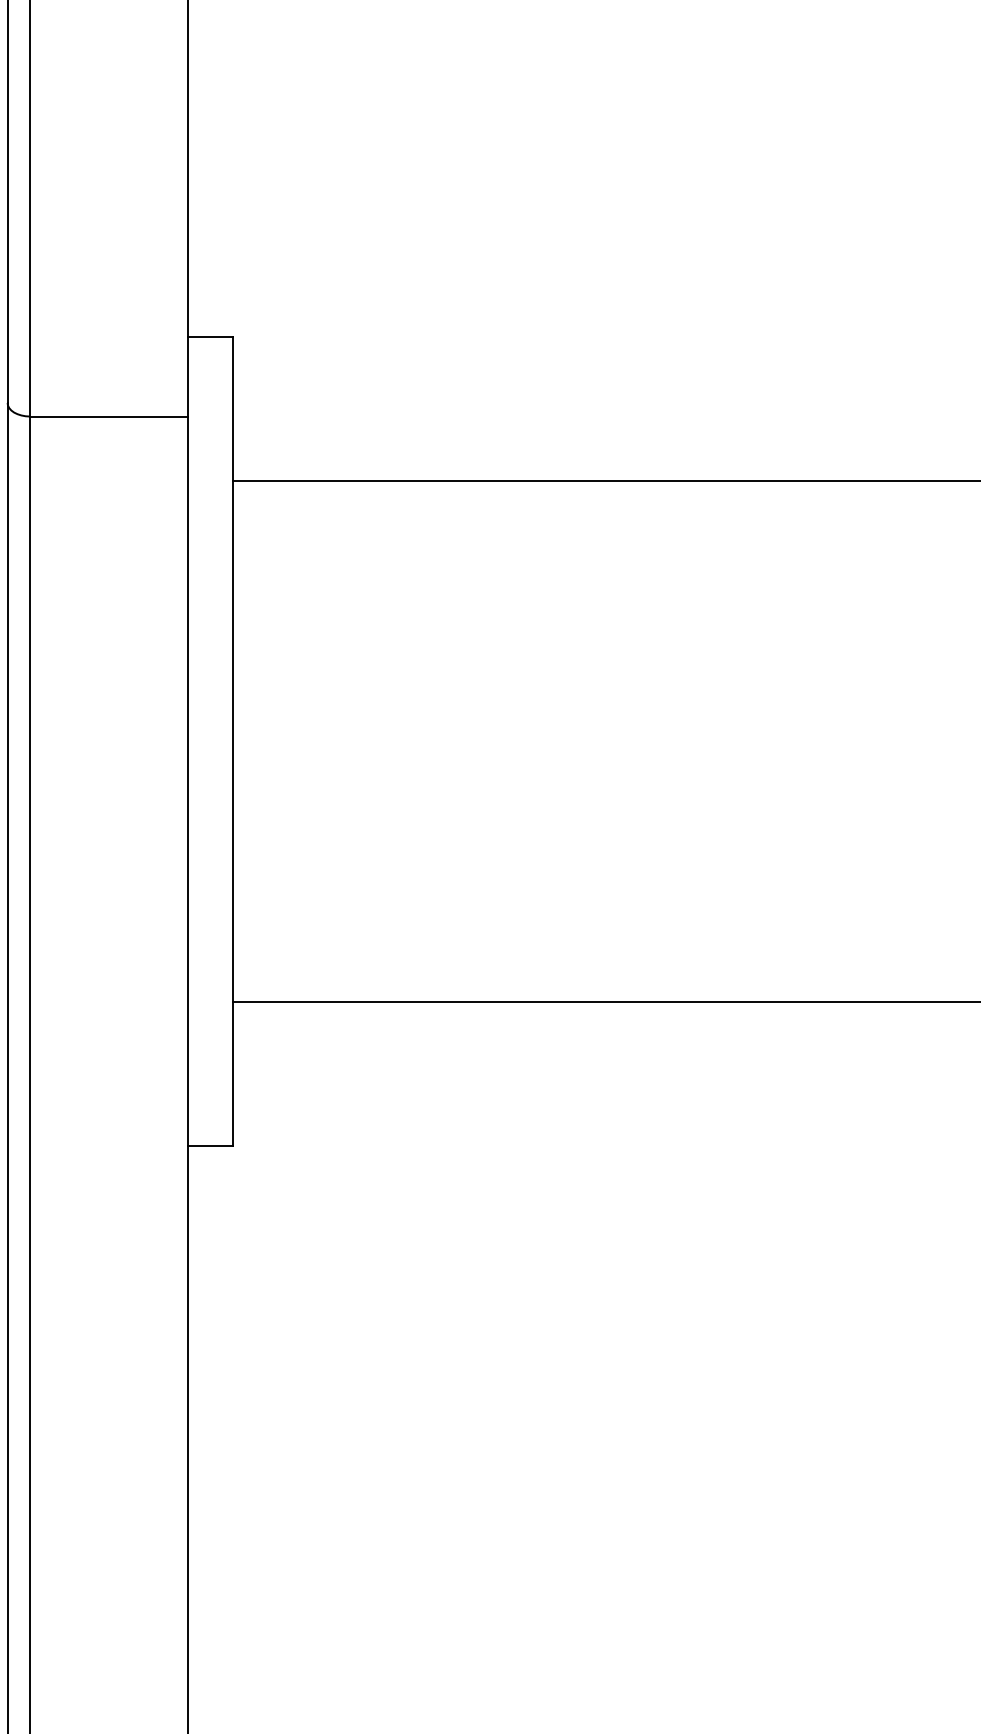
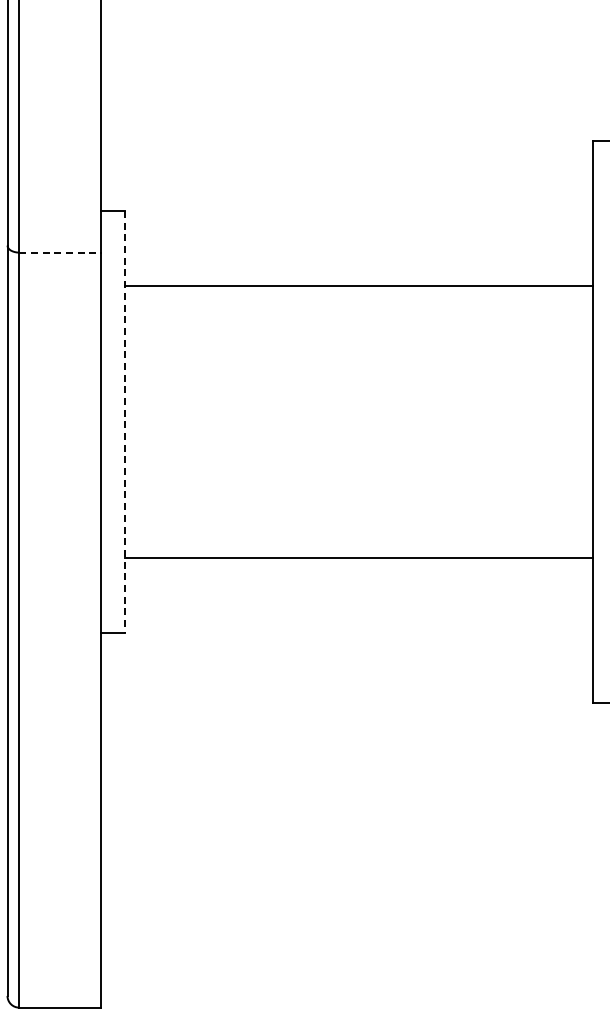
line: (109, 416) -> (60, 252), solid -> dashed
line: (232, 740) -> (124, 421), solid -> dashed

